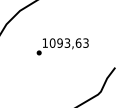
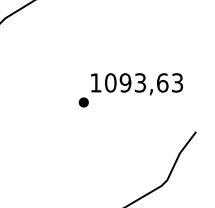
text: (62, 46) -> (130, 89), moved

